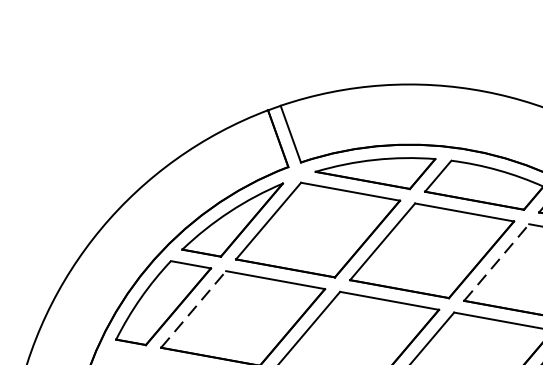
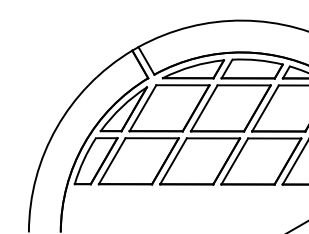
line: (496, 262) -> (265, 108), dashed -> solid
line: (193, 310) -> (112, 161), dashed -> solid

